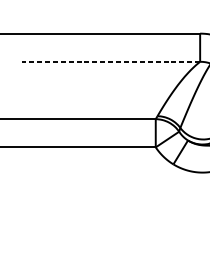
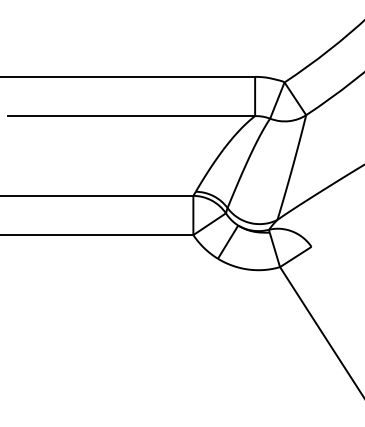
line: (111, 62) -> (131, 116), dashed -> solid

